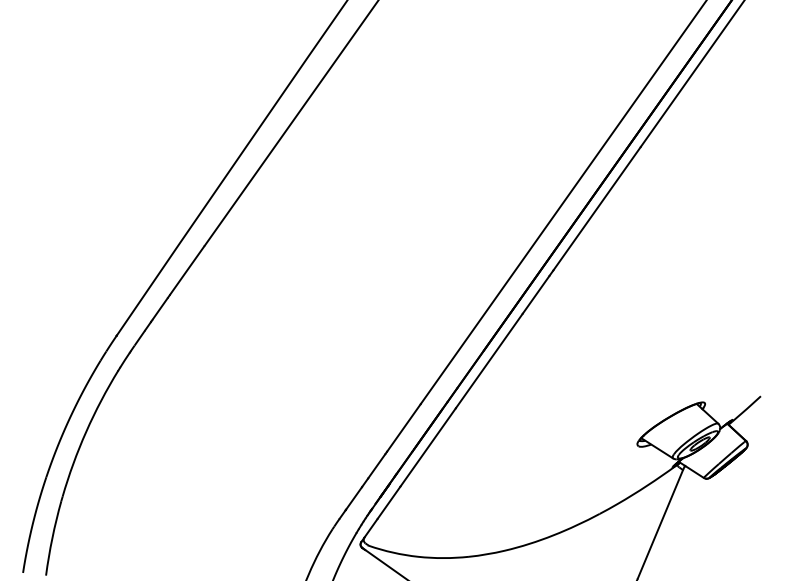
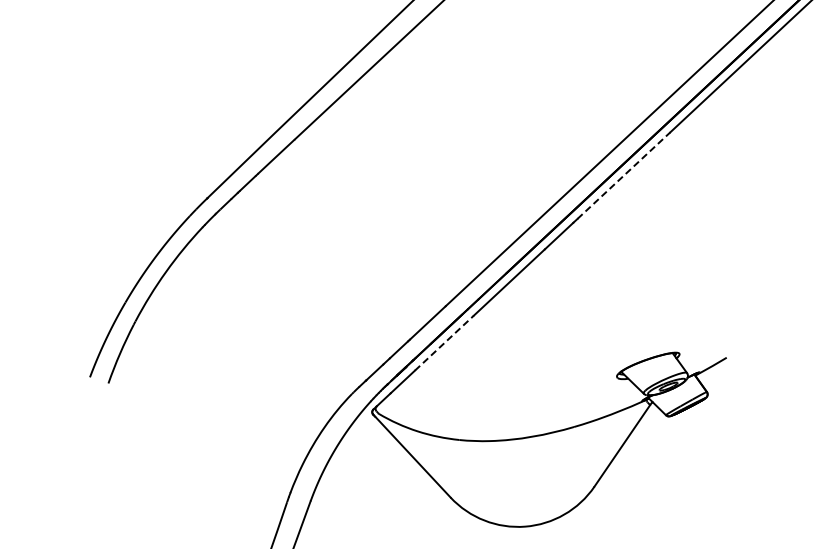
line: (597, 208) -> (624, 175), solid -> dashed
line: (428, 446) -> (444, 342), solid -> dashed

